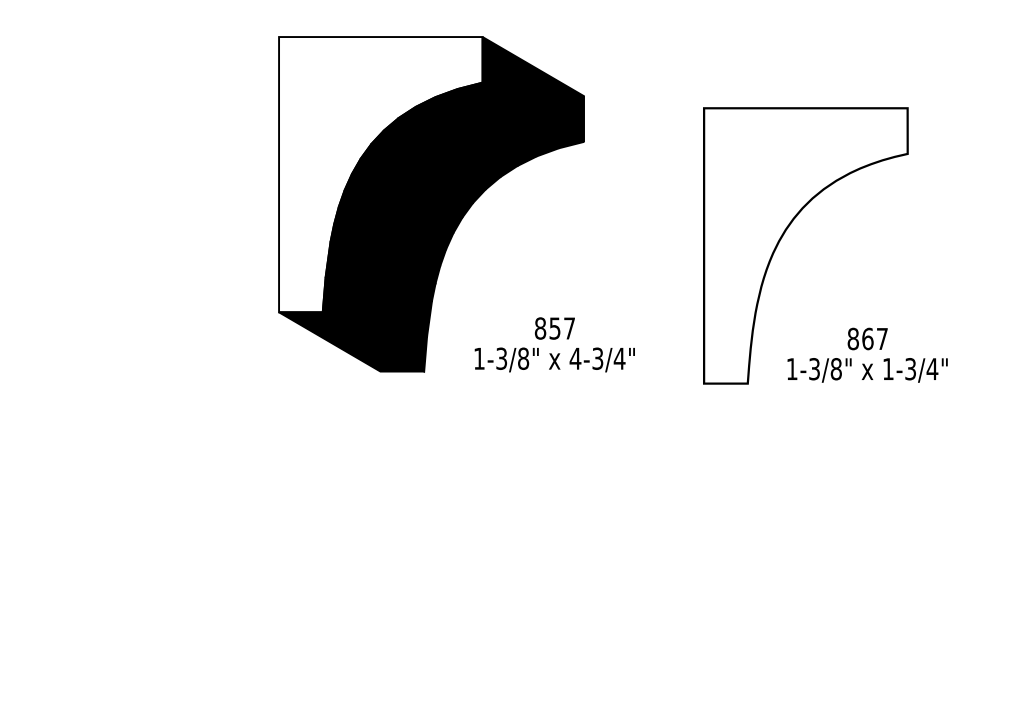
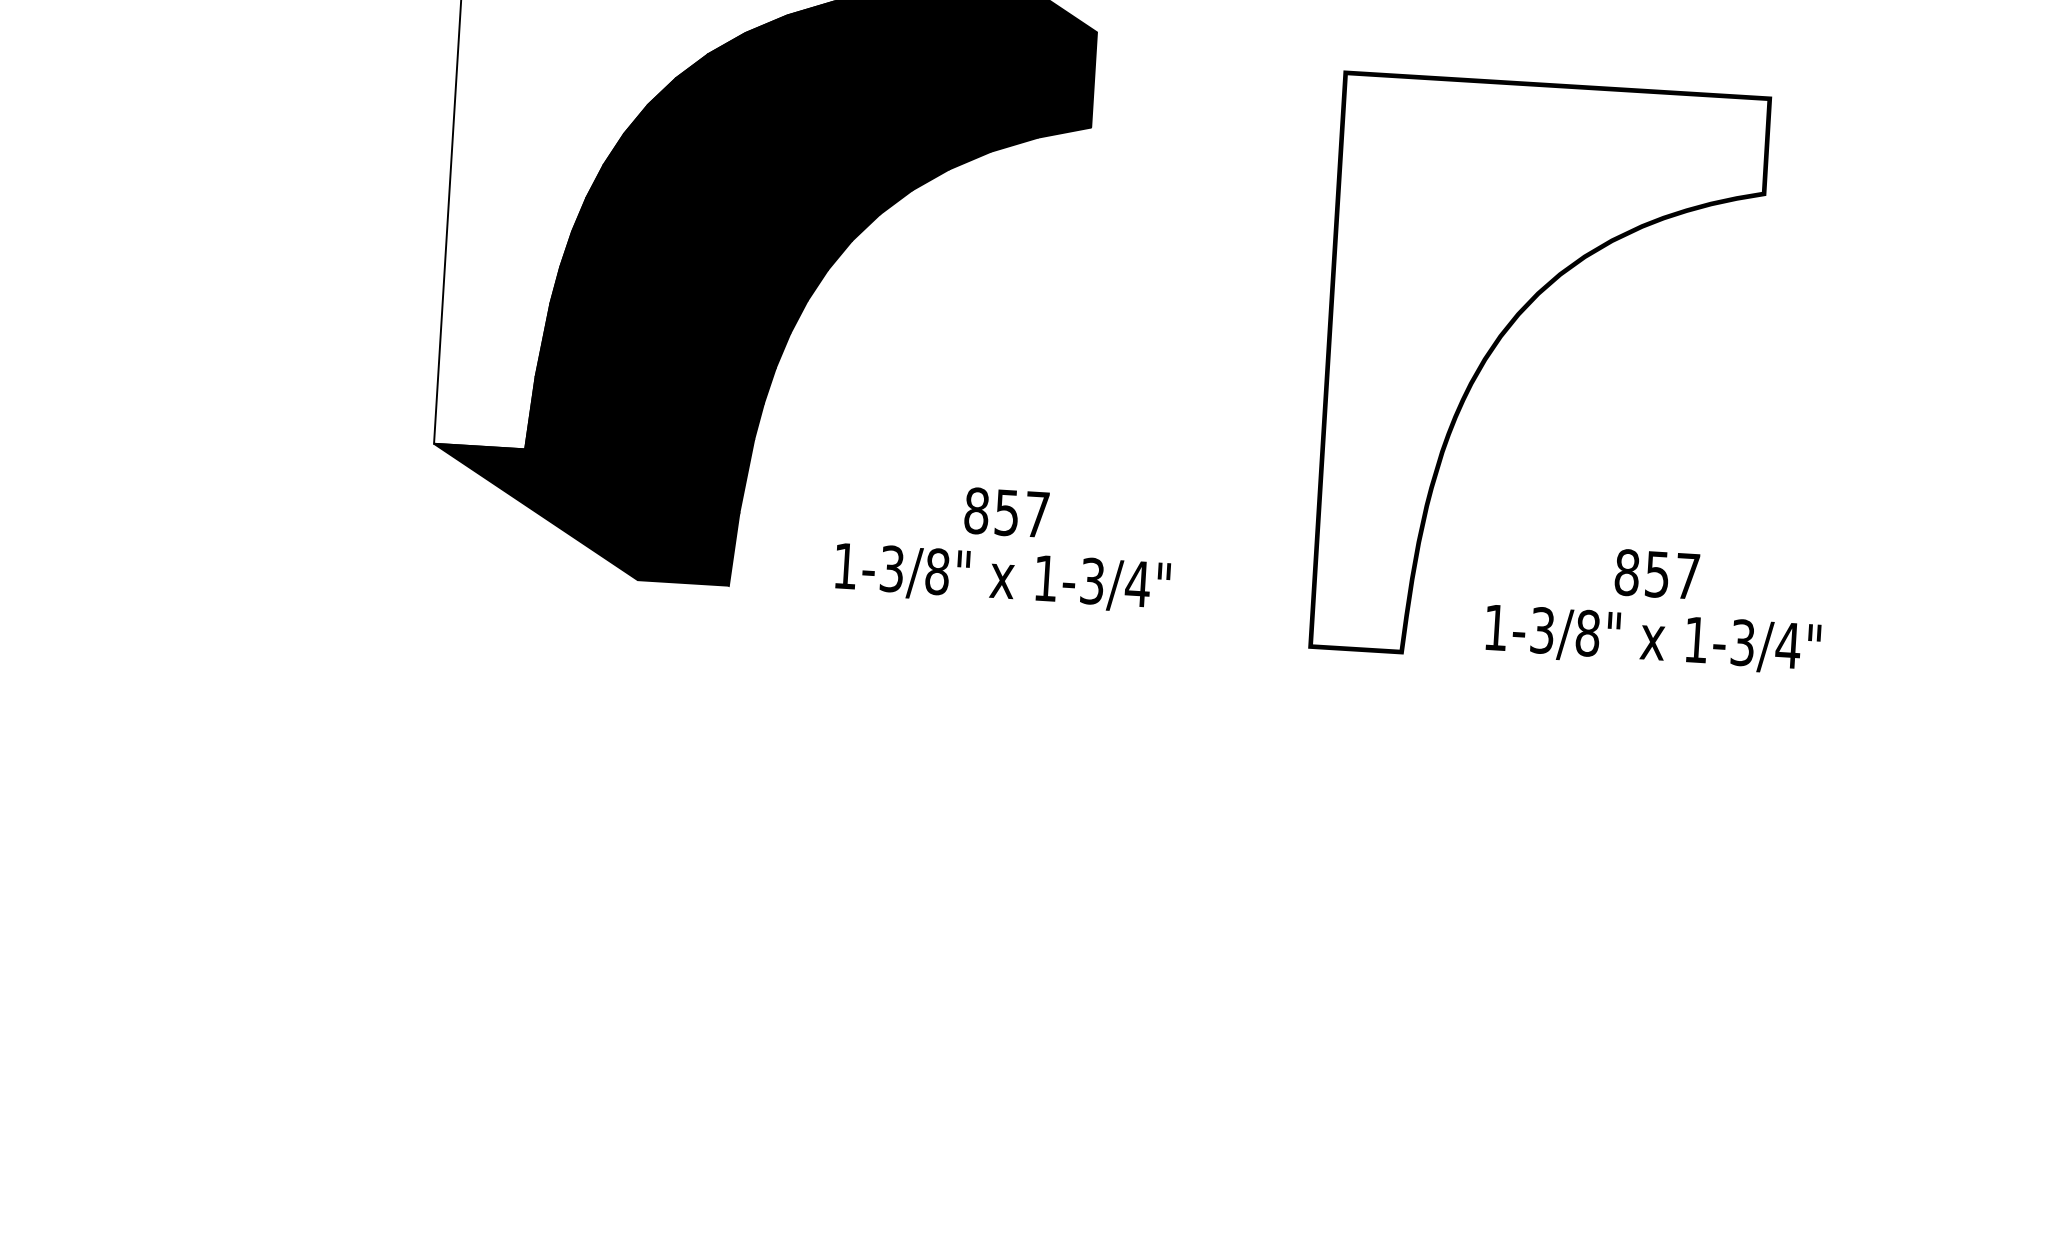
text: (867, 338) -> (1656, 573), 867 -> 857
text: (575, 358) -> (1045, 577), 4-3/4" -> 1-3/4"

